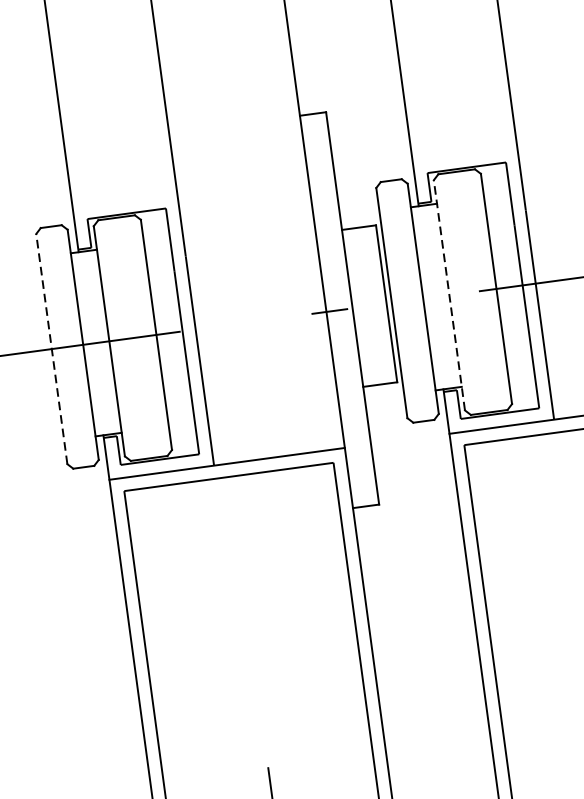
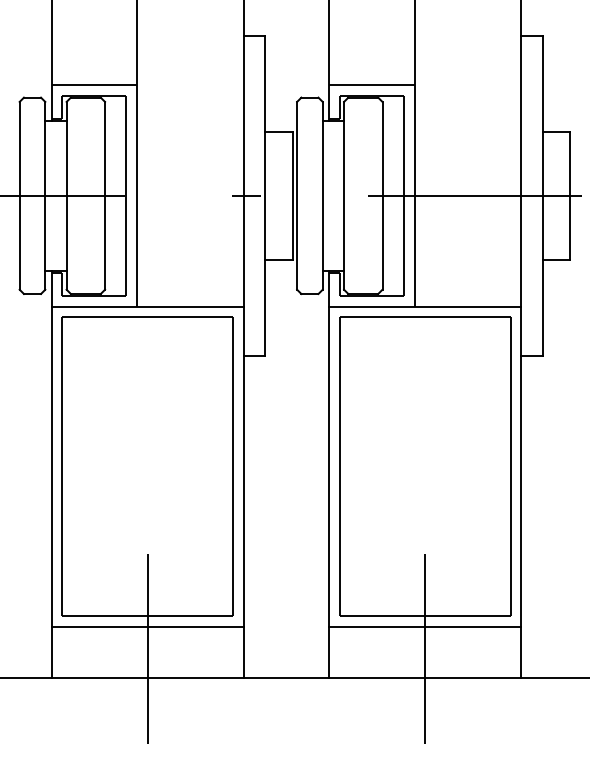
line: (464, 154) -> (371, 84), added
line: (125, 200) -> (94, 84), added
line: (449, 294) -> (344, 195), dashed -> solid
line: (51, 348) -> (19, 195), dashed -> solid

